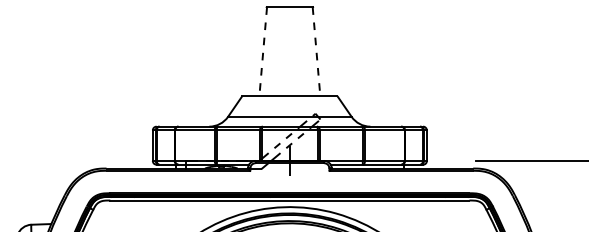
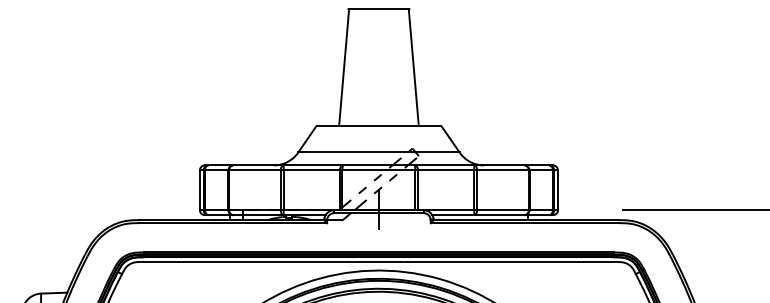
line: (263, 51) -> (344, 67), dashed -> solid
line: (316, 51) -> (413, 67), dashed -> solid

